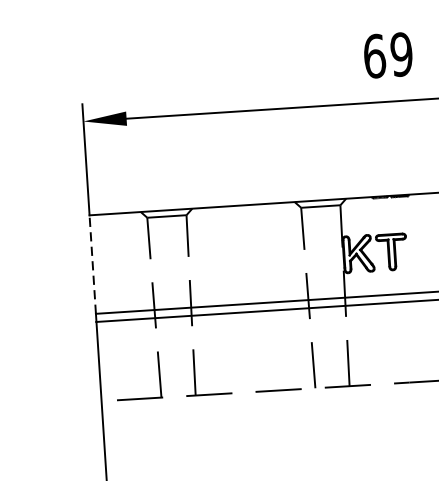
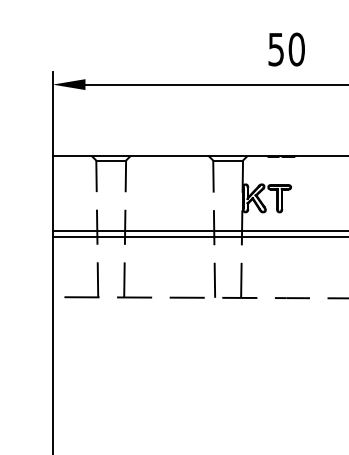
text: (388, 55) -> (286, 49), 69 -> 50
line: (92, 263) -> (52, 192), dashed -> solid

